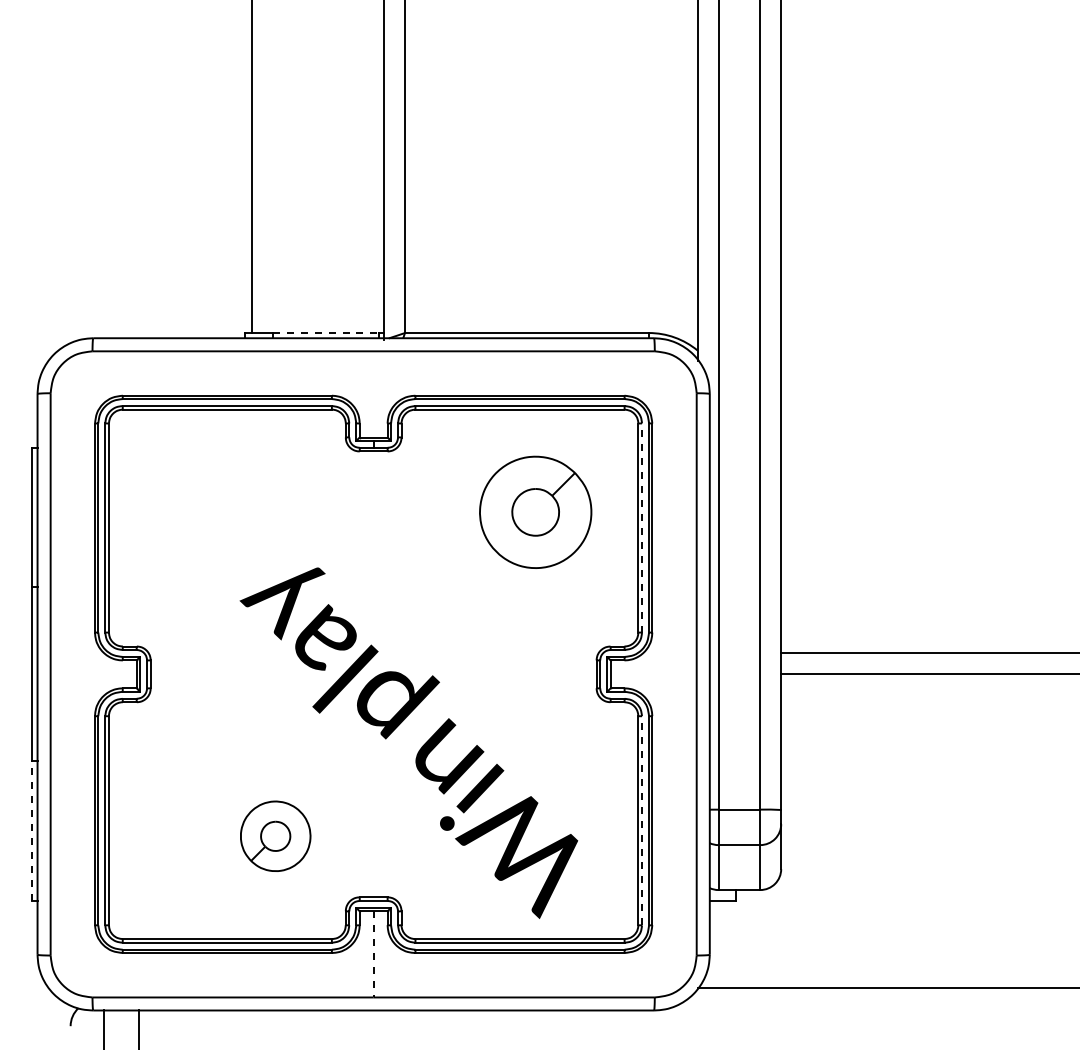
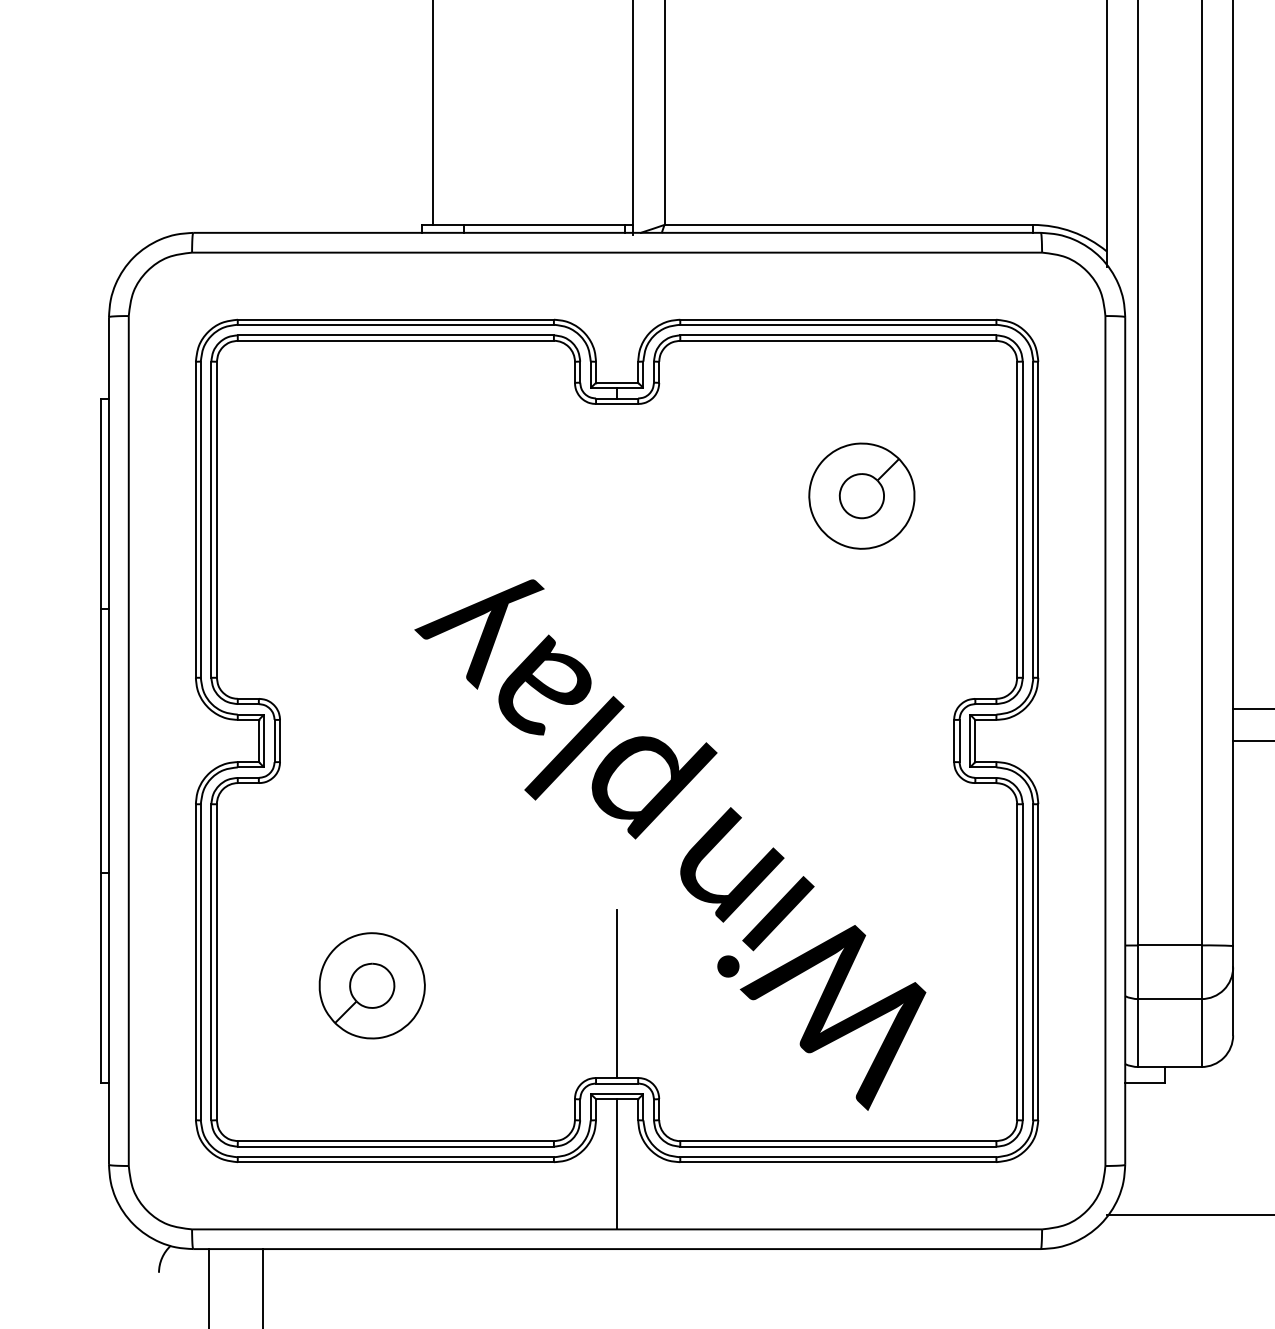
line: (326, 333) -> (545, 225), dashed -> solid
part: (535, 512) -> (861, 496), size x0.62
line: (642, 528) -> (1023, 520), dashed -> solid
line: (642, 820) -> (1023, 961), dashed -> solid
line: (32, 831) -> (101, 978), dashed -> solid
part: (275, 835) -> (371, 984), moved
line: (373, 841) -> (616, 993), added
line: (373, 954) -> (616, 1164), dashed -> solid

